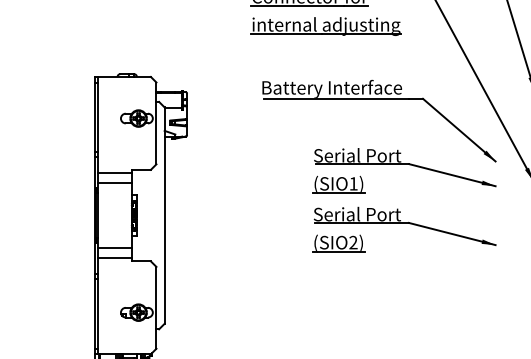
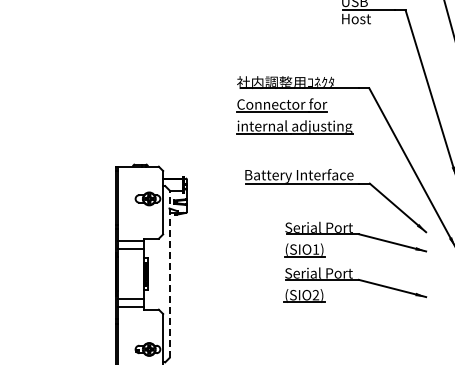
line: (164, 215) -> (169, 274), solid -> dashed

